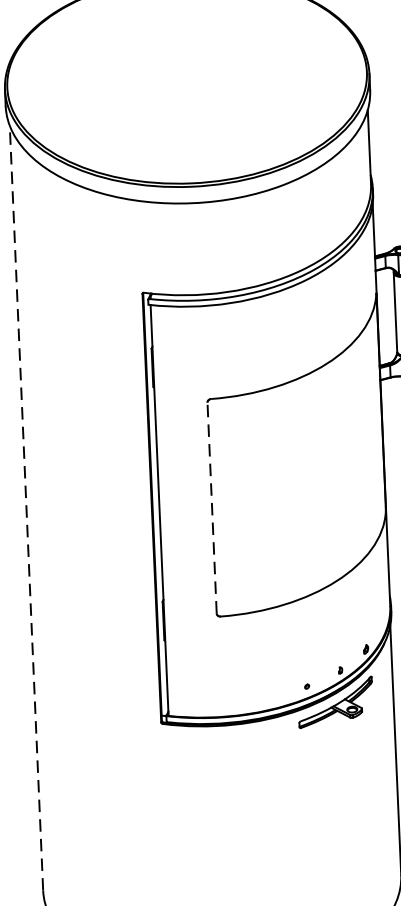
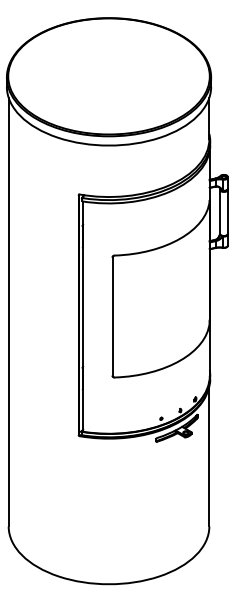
line: (26, 507) -> (8, 311), dashed -> solid
line: (212, 507) -> (112, 316), dashed -> solid

